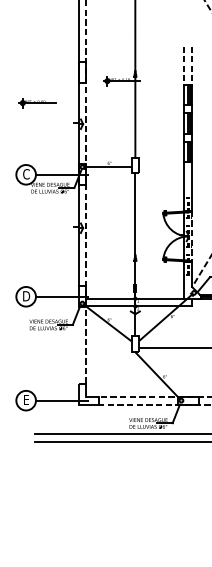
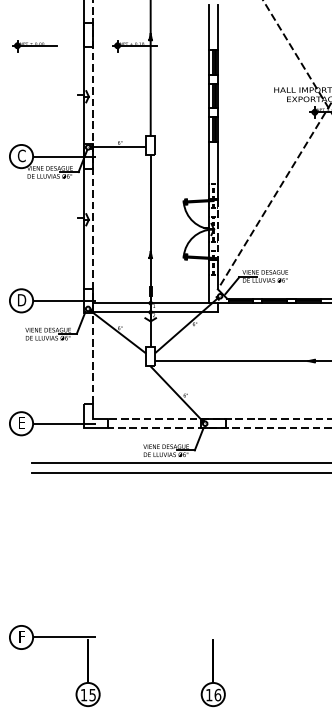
line: (184, 66) -> (208, 28), dashed -> solid
line: (191, 66) -> (217, 28), dashed -> solid
part: (37, 103) -> (34, 46), moved

